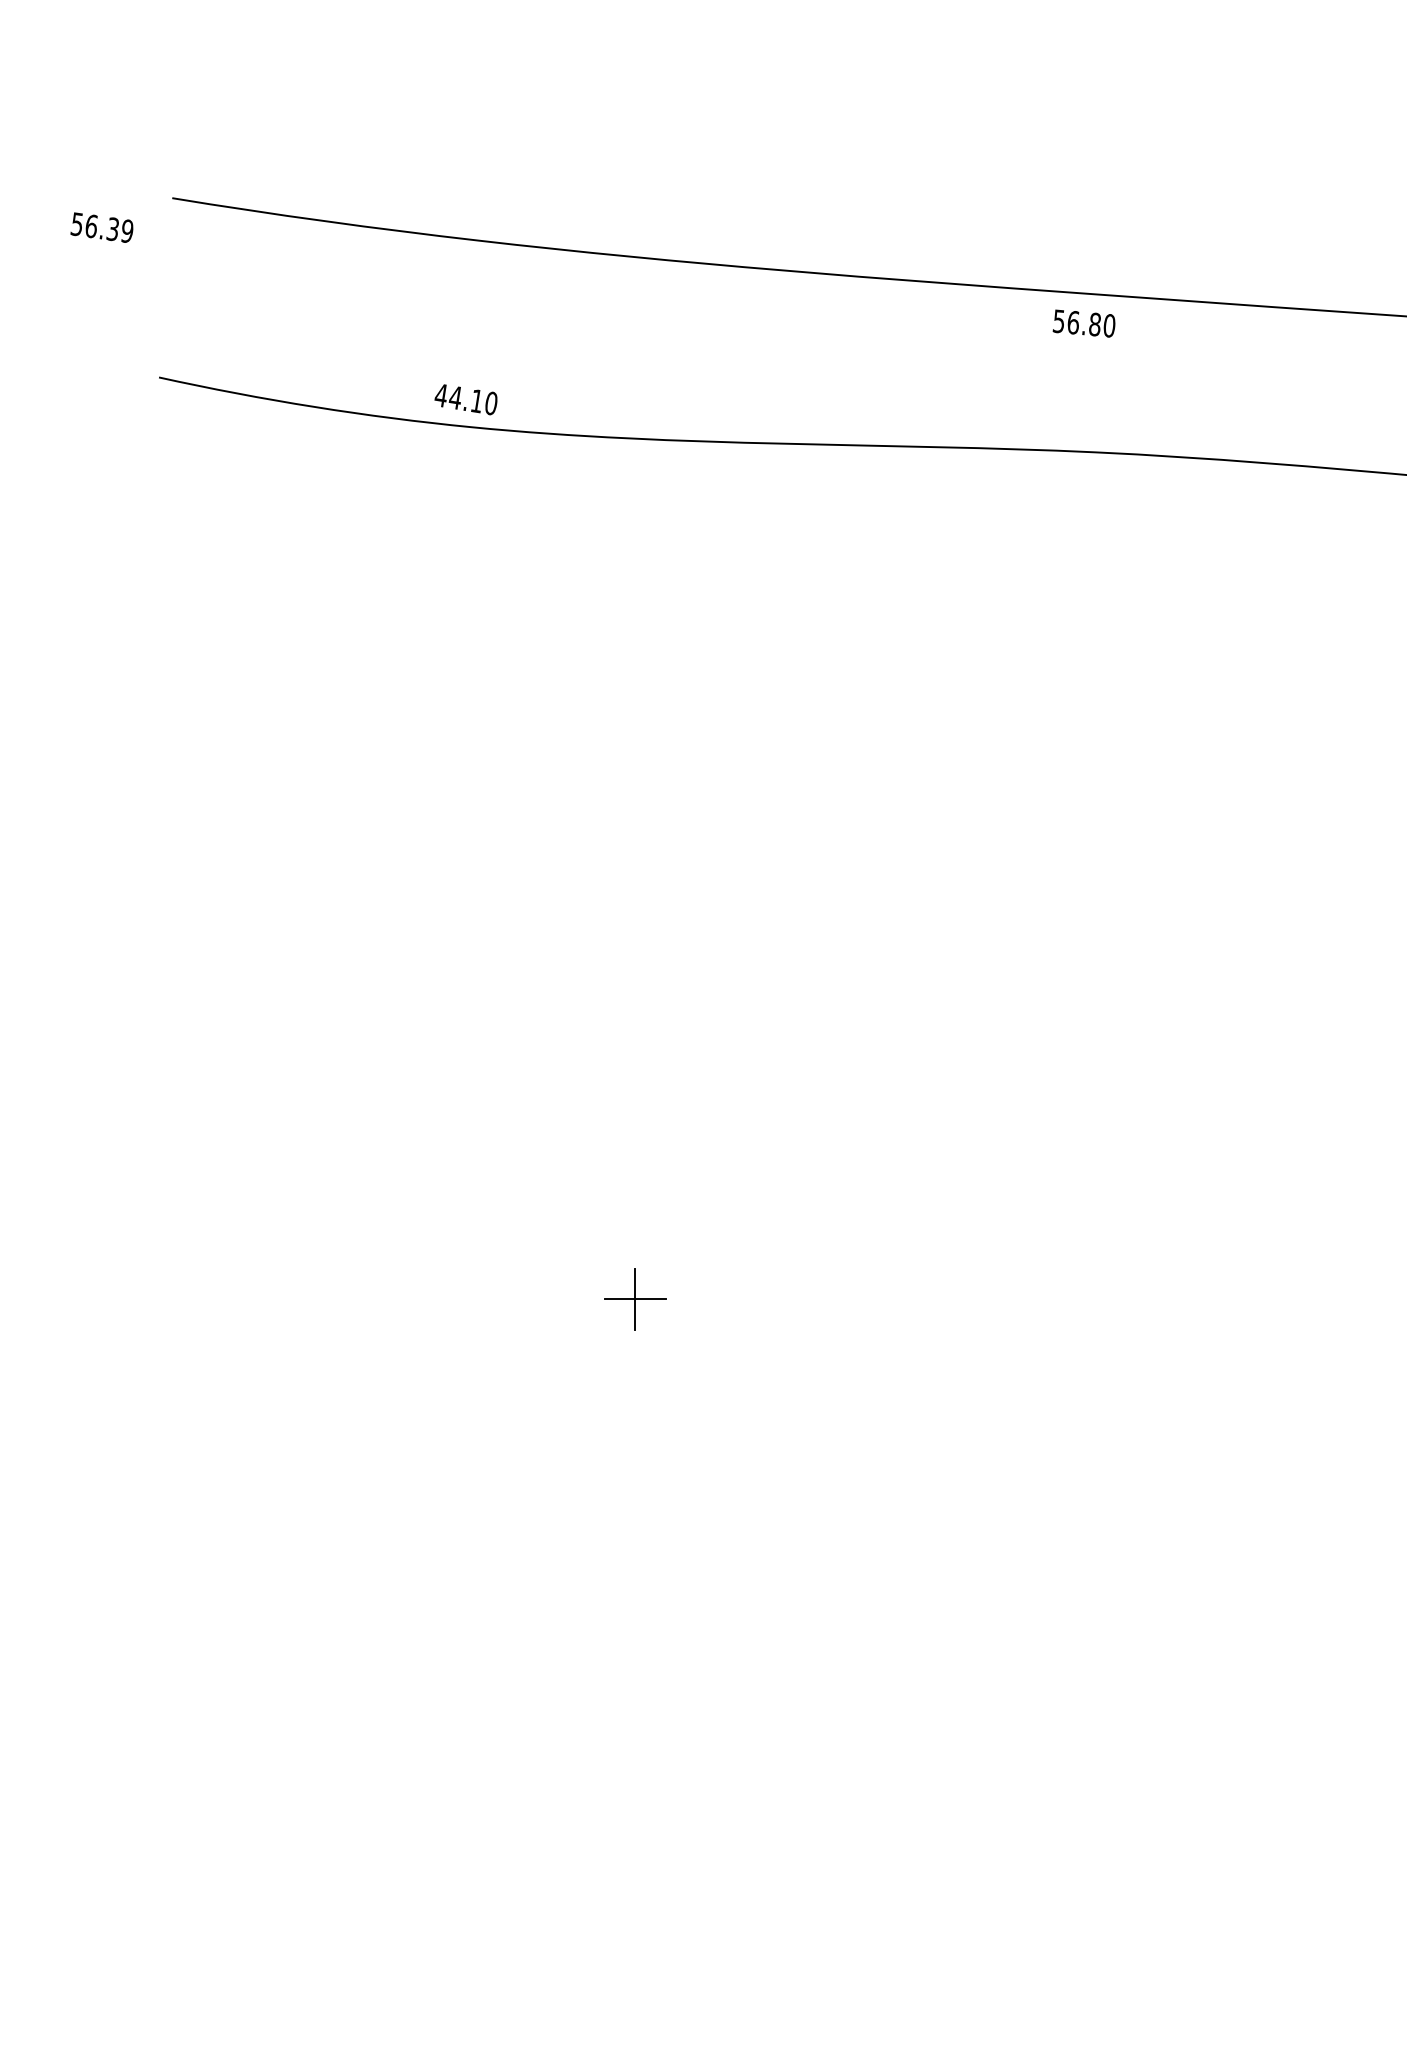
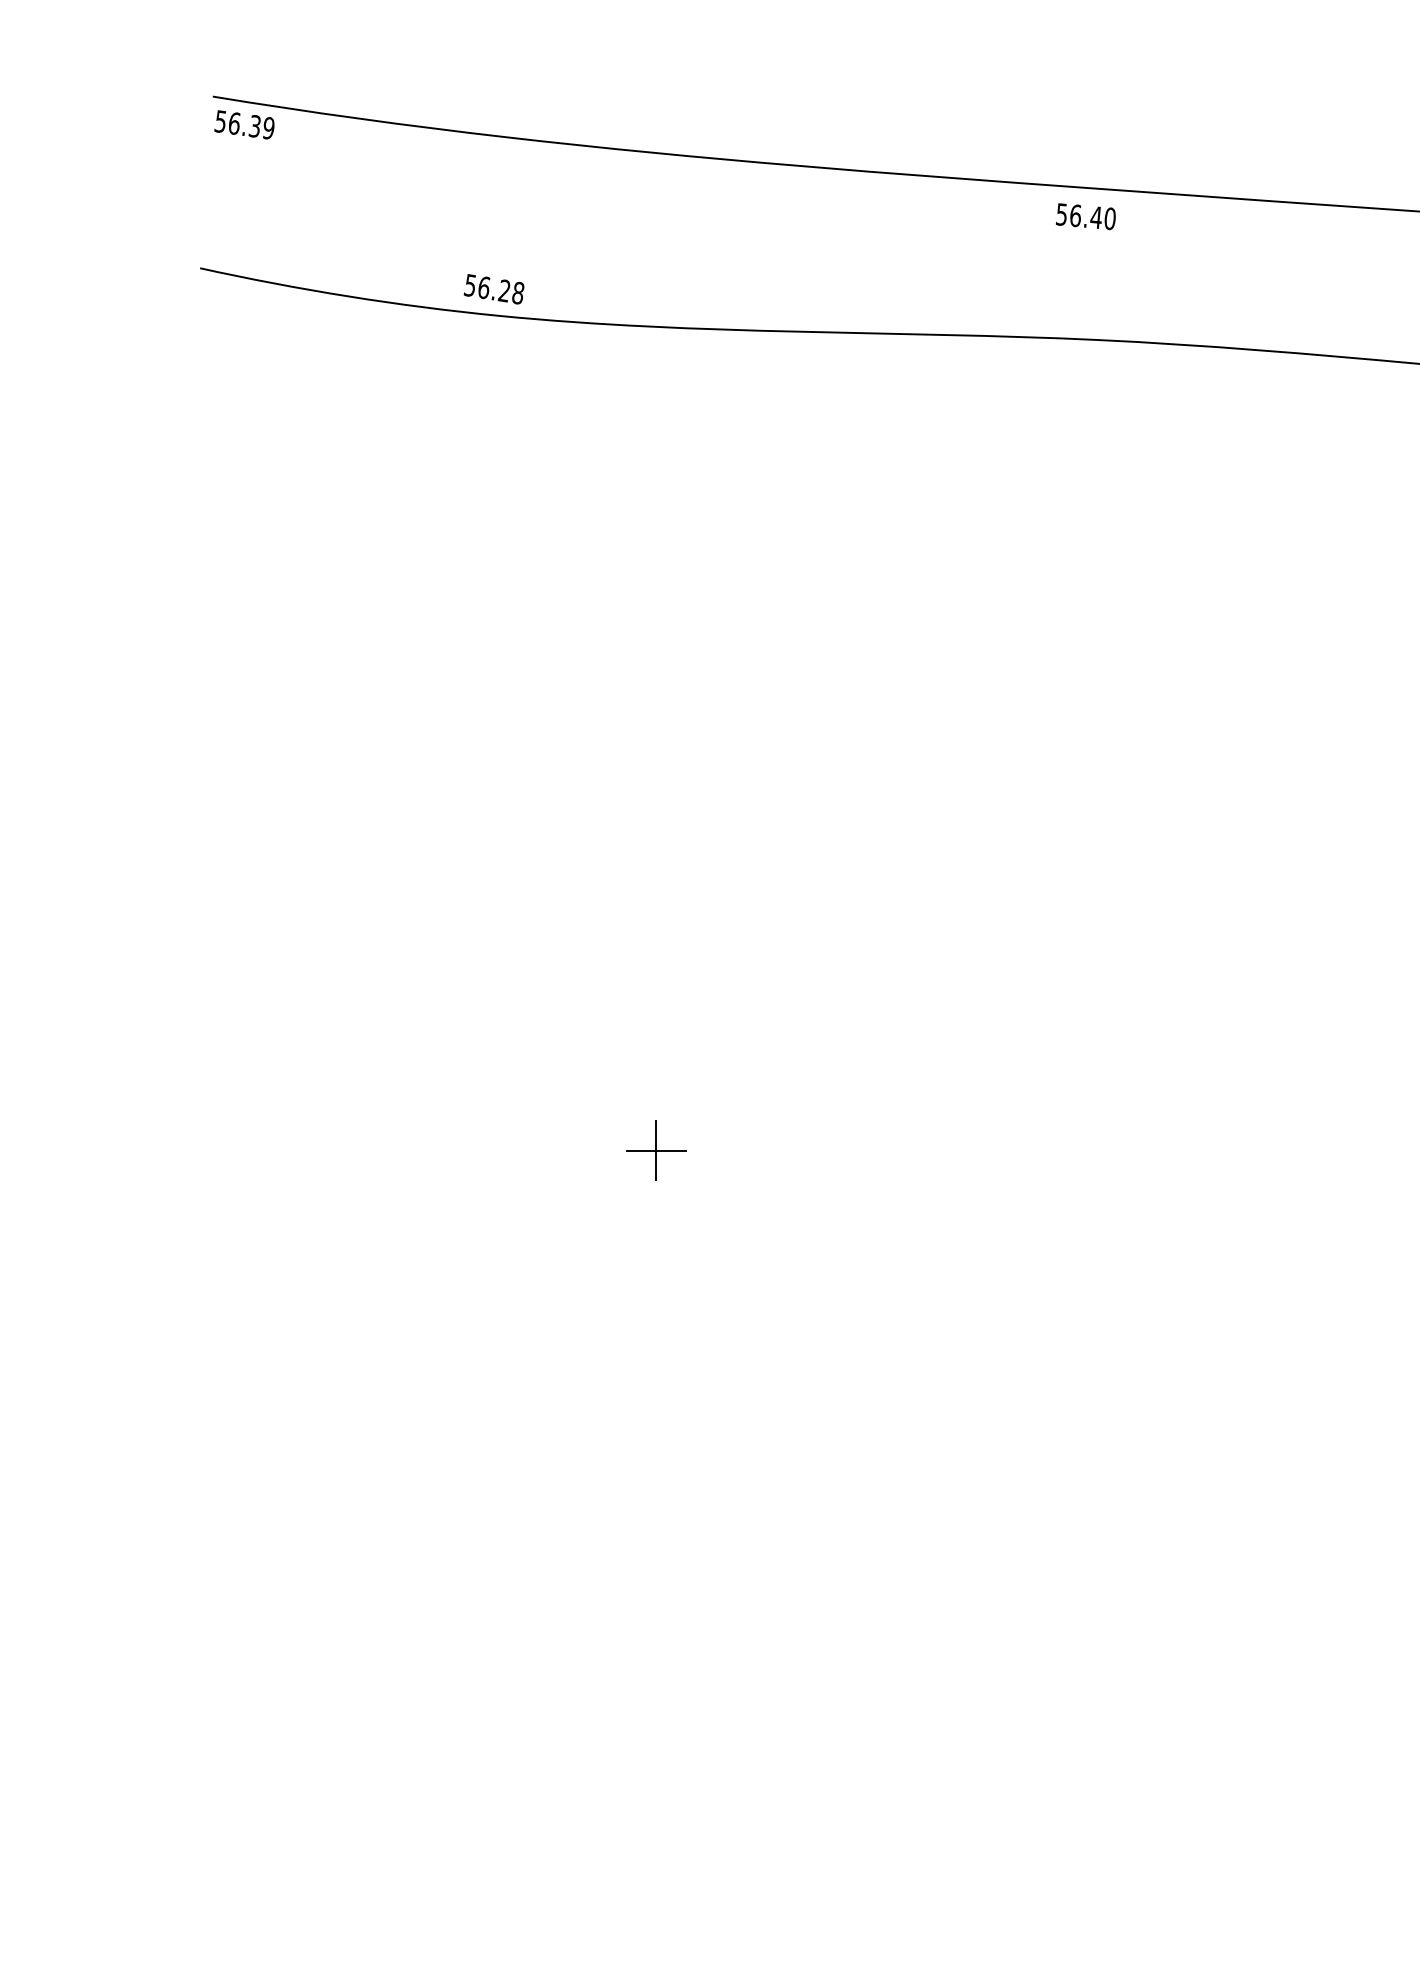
text: (101, 227) -> (244, 124), moved
text: (1094, 324) -> (1095, 217), 56.80 -> 56.40
text: (465, 399) -> (493, 289), 44.10 -> 56.28

